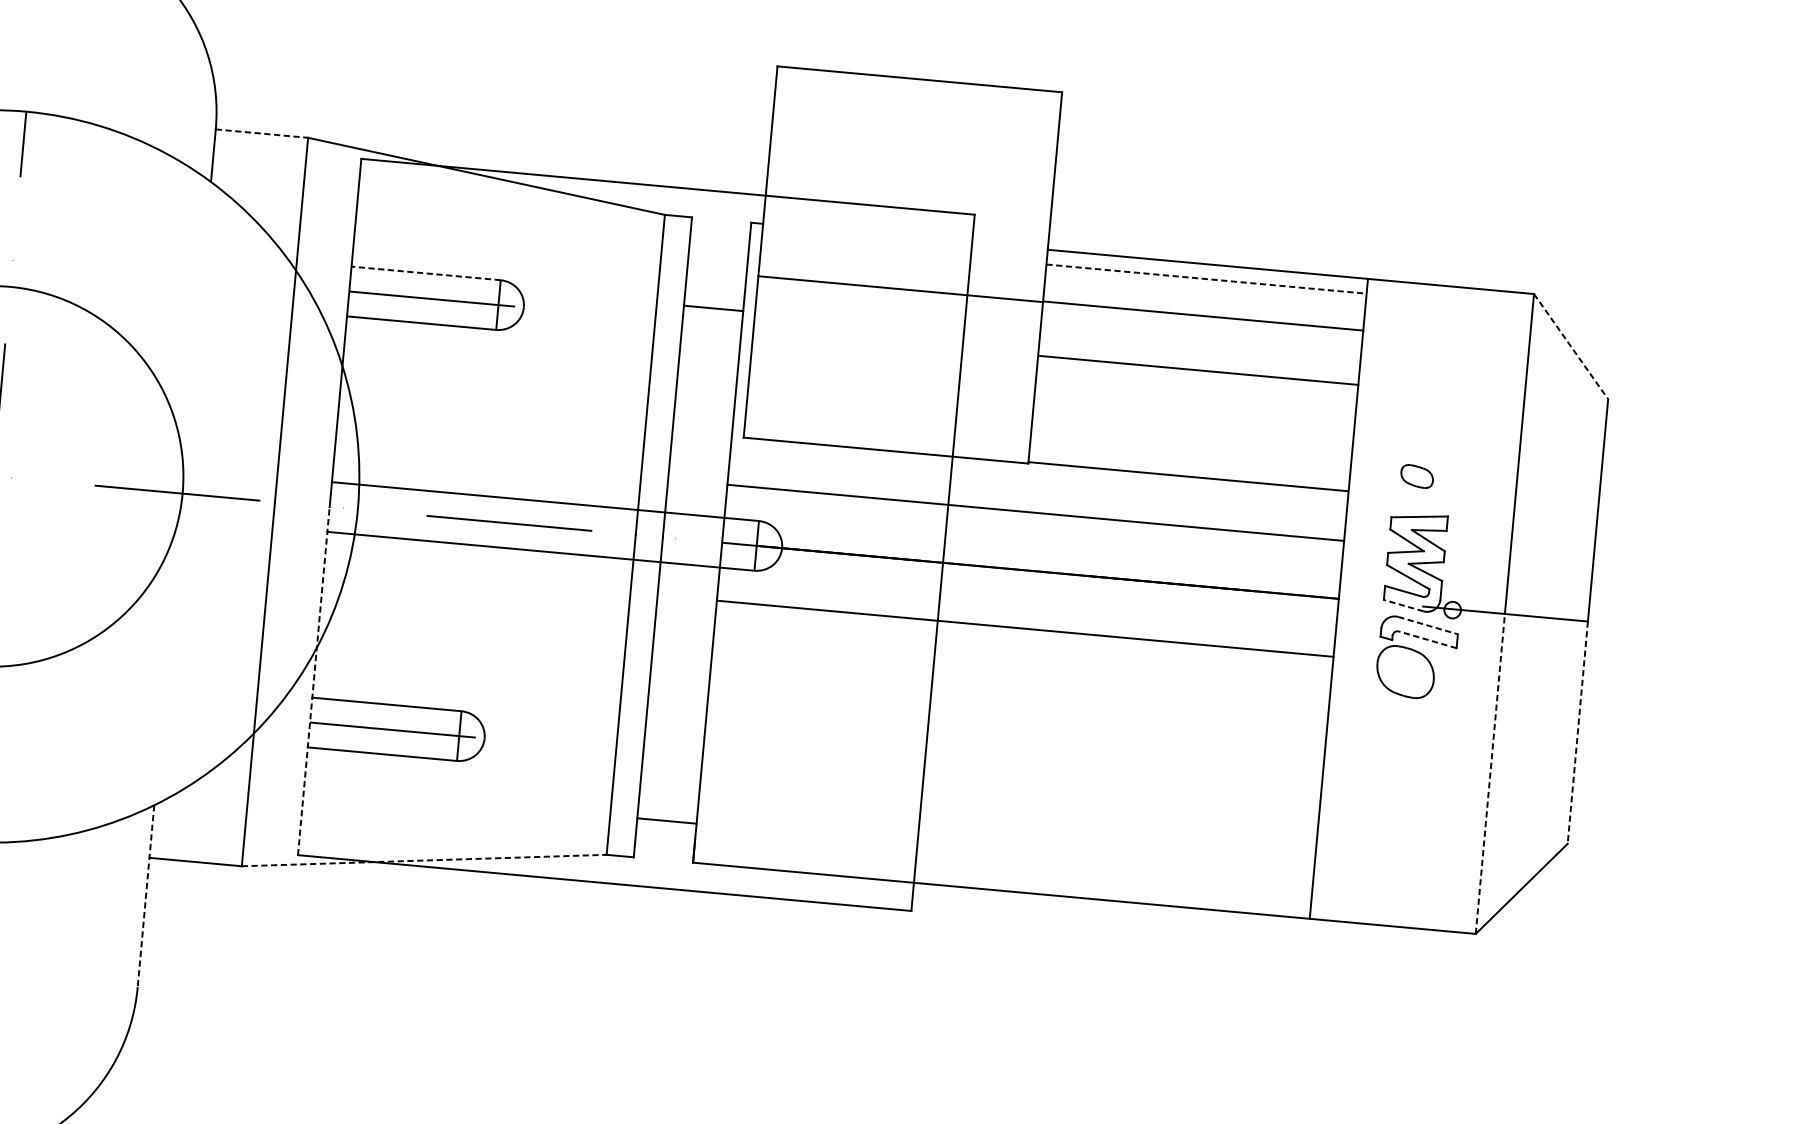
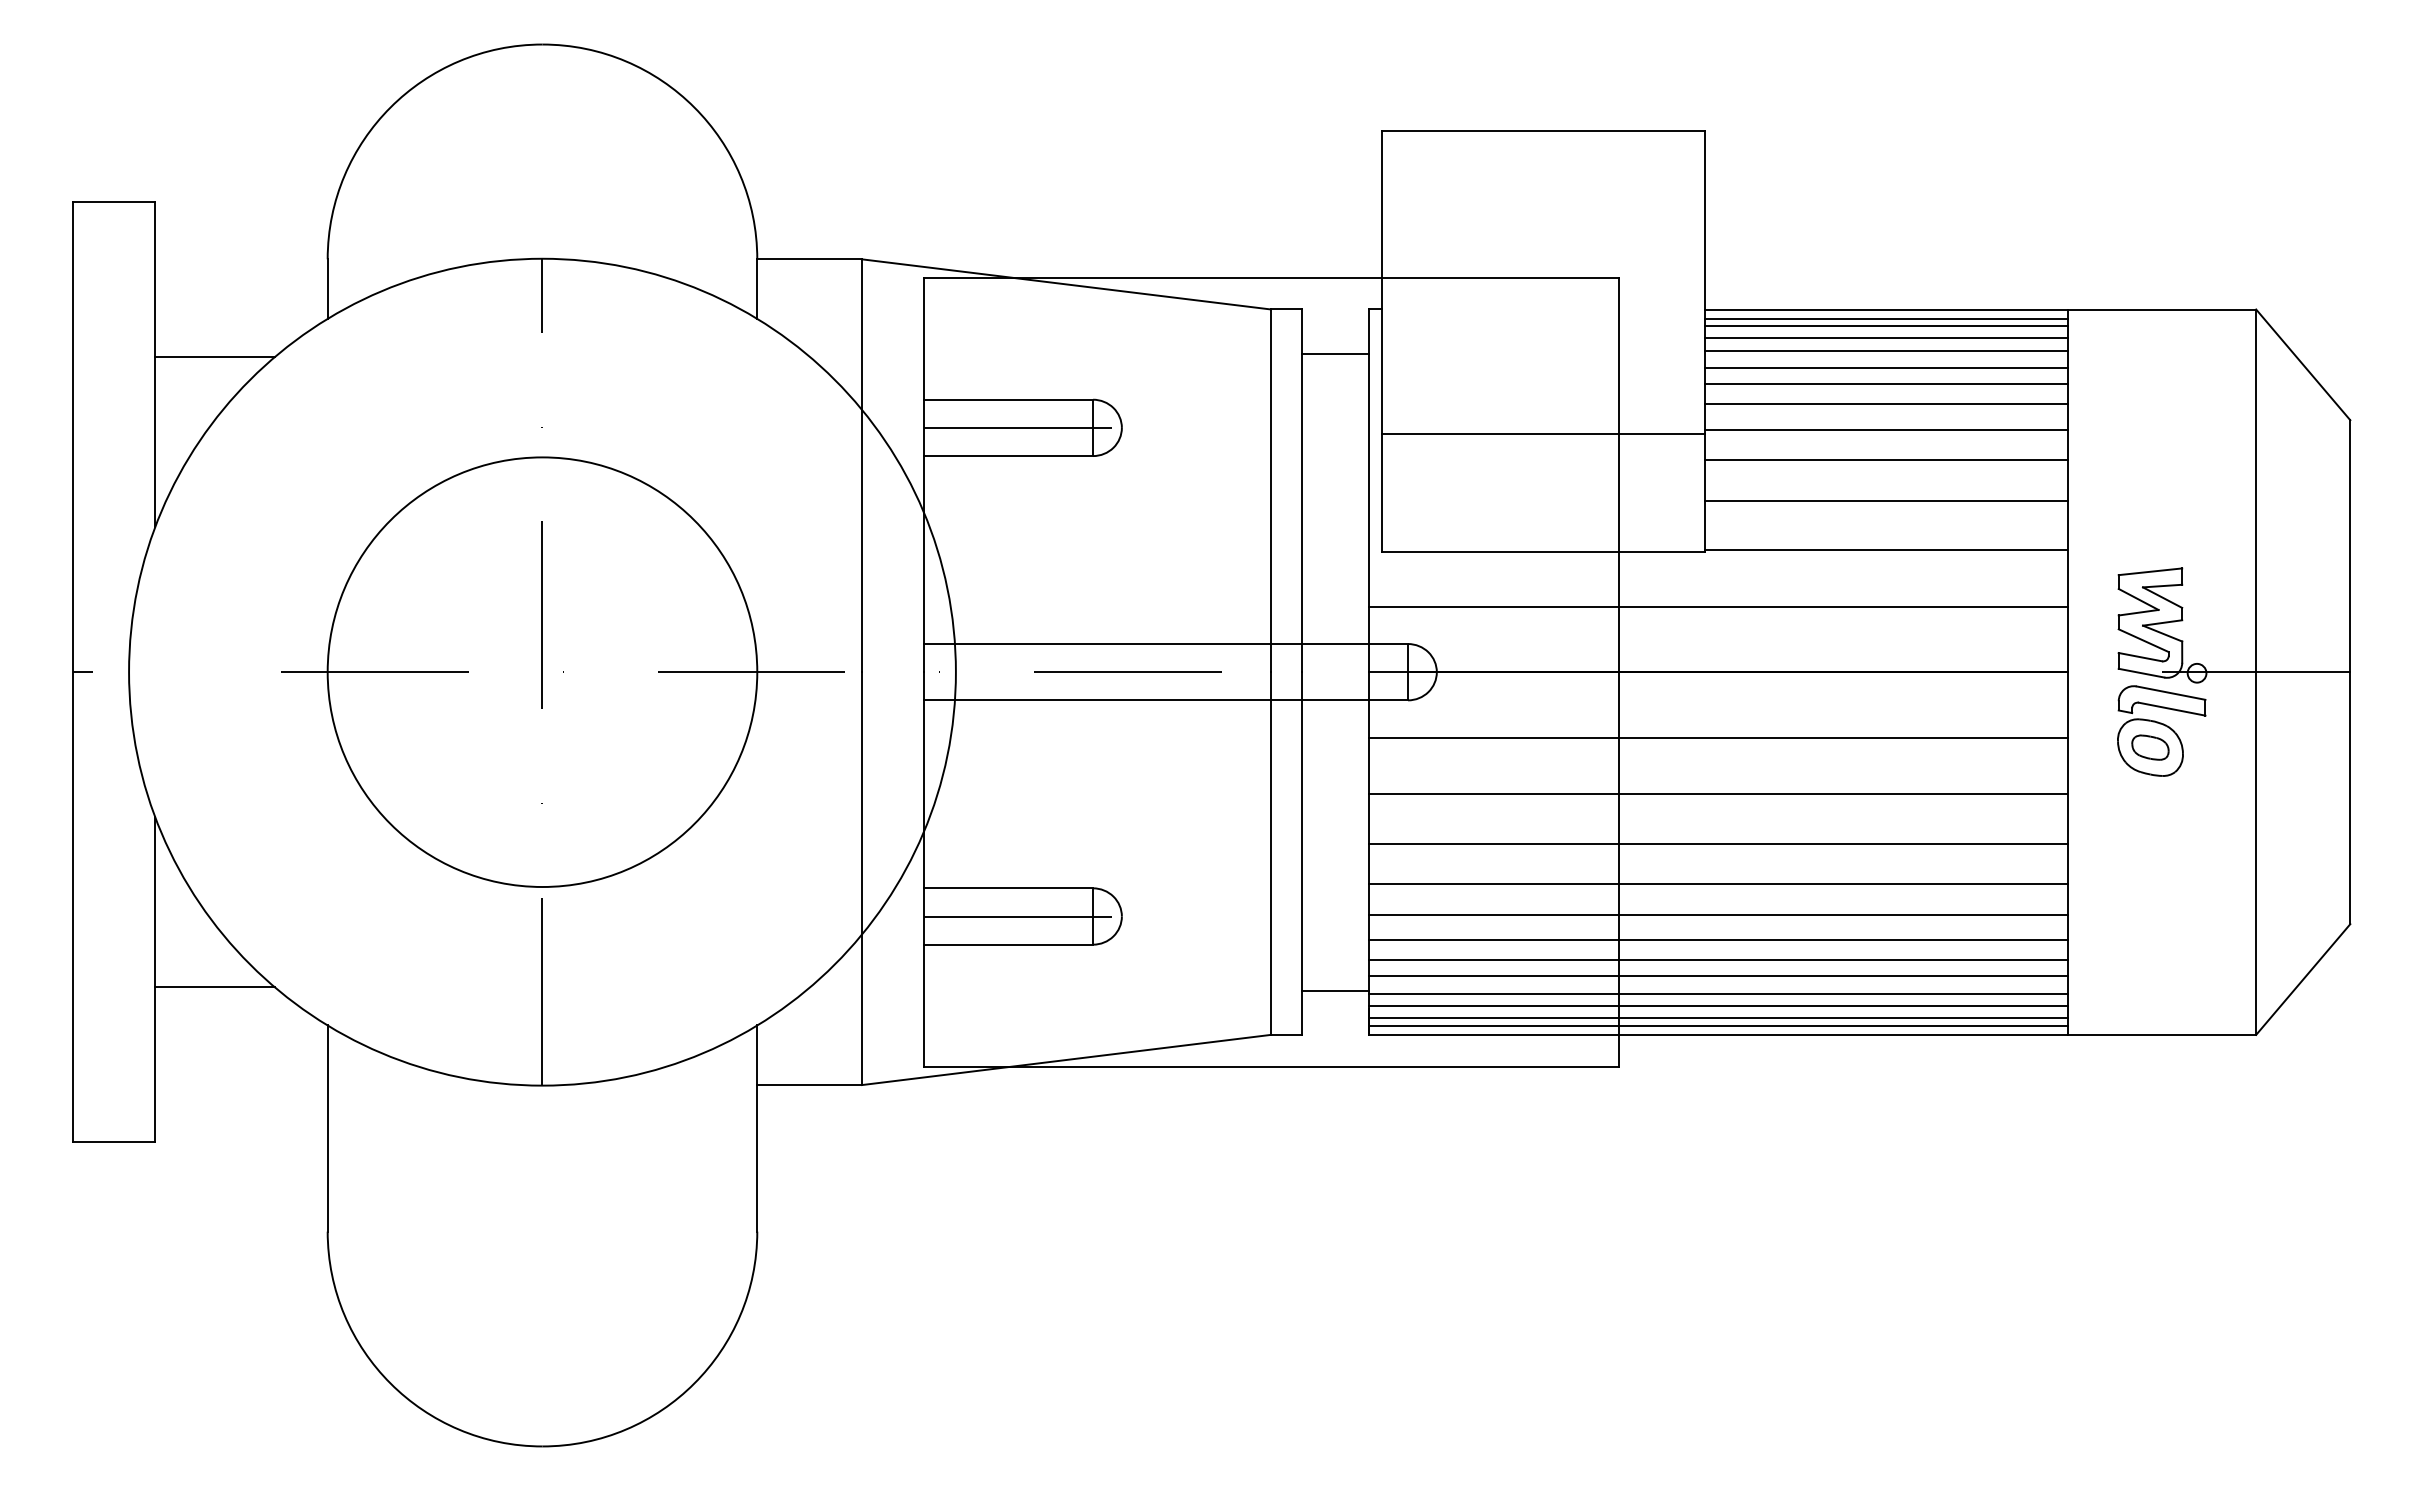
line: (262, 133) -> (810, 259), dashed -> solid
line: (1207, 272) -> (1886, 318), added
line: (426, 273) -> (1008, 399), dashed -> solid
line: (1206, 279) -> (1886, 326), dashed -> solid
line: (900, 288) -> (1543, 433), moved
line: (1205, 289) -> (1886, 338), added
line: (1204, 300) -> (1886, 350), added
line: (712, 308) -> (1334, 353), moved
line: (1201, 330) -> (1886, 384), added
line: (1571, 346) -> (2303, 364), dashed -> solid
line: (1200, 348) -> (1886, 404), added
line: (1195, 397) -> (1886, 460), added
line: (1192, 432) -> (1886, 500), added
part: (1417, 476) -> (2150, 747), moved
line: (1403, 605) -> (2141, 673), dashed -> solid
line: (1428, 625) -> (2171, 693), dashed -> solid
line: (1428, 640) -> (2172, 709), dashed -> solid
line: (1019, 678) -> (1717, 794), added
line: (313, 681) -> (923, 869), dashed -> solid
line: (1015, 721) -> (1717, 843), added
line: (1577, 732) -> (2350, 798), dashed -> solid
line: (1012, 757) -> (1717, 883), added
line: (1490, 773) -> (2256, 853), dashed -> solid
line: (1010, 784) -> (1717, 914), added
line: (1008, 807) -> (1717, 940), added
line: (1006, 825) -> (1717, 960), added
line: (1005, 839) -> (1717, 976), added
line: (1003, 854) -> (1717, 993), added
line: (424, 860) -> (1066, 1059), dashed -> solid
line: (1002, 865) -> (1717, 1006), added
line: (1001, 876) -> (1717, 1018), added
line: (1001, 882) -> (1717, 1025), added
line: (146, 897) -> (757, 1129), dashed -> solid

